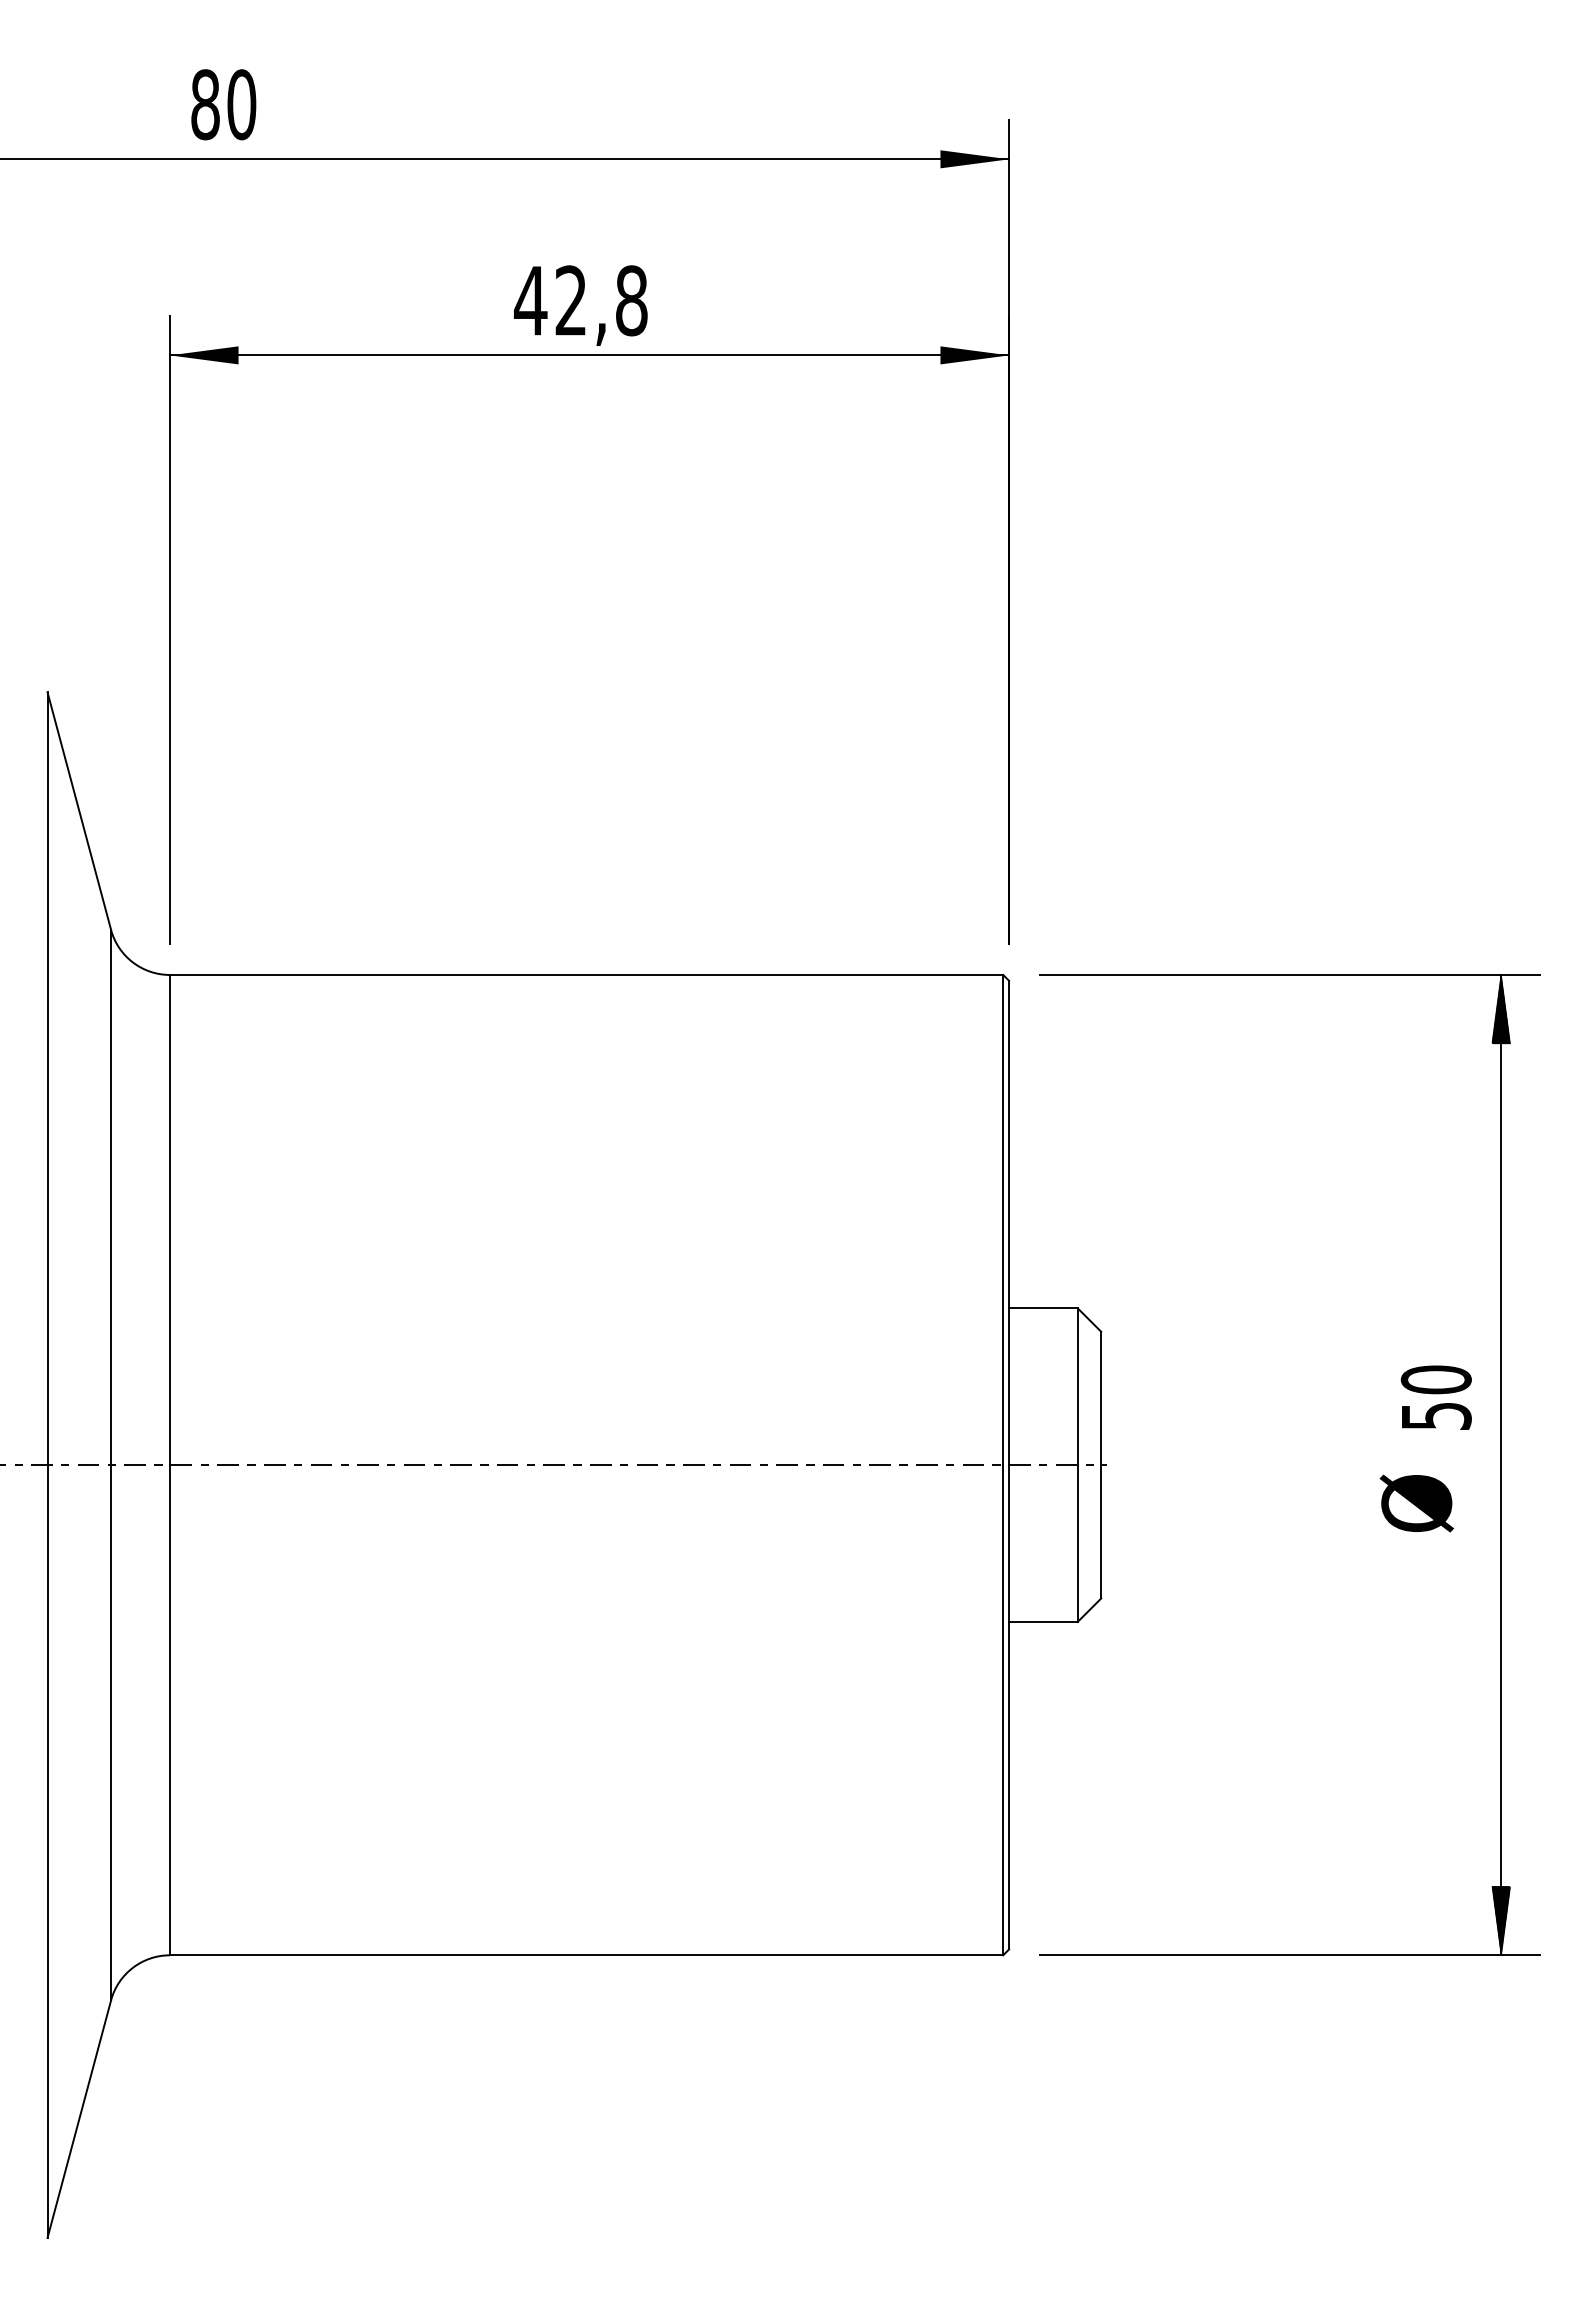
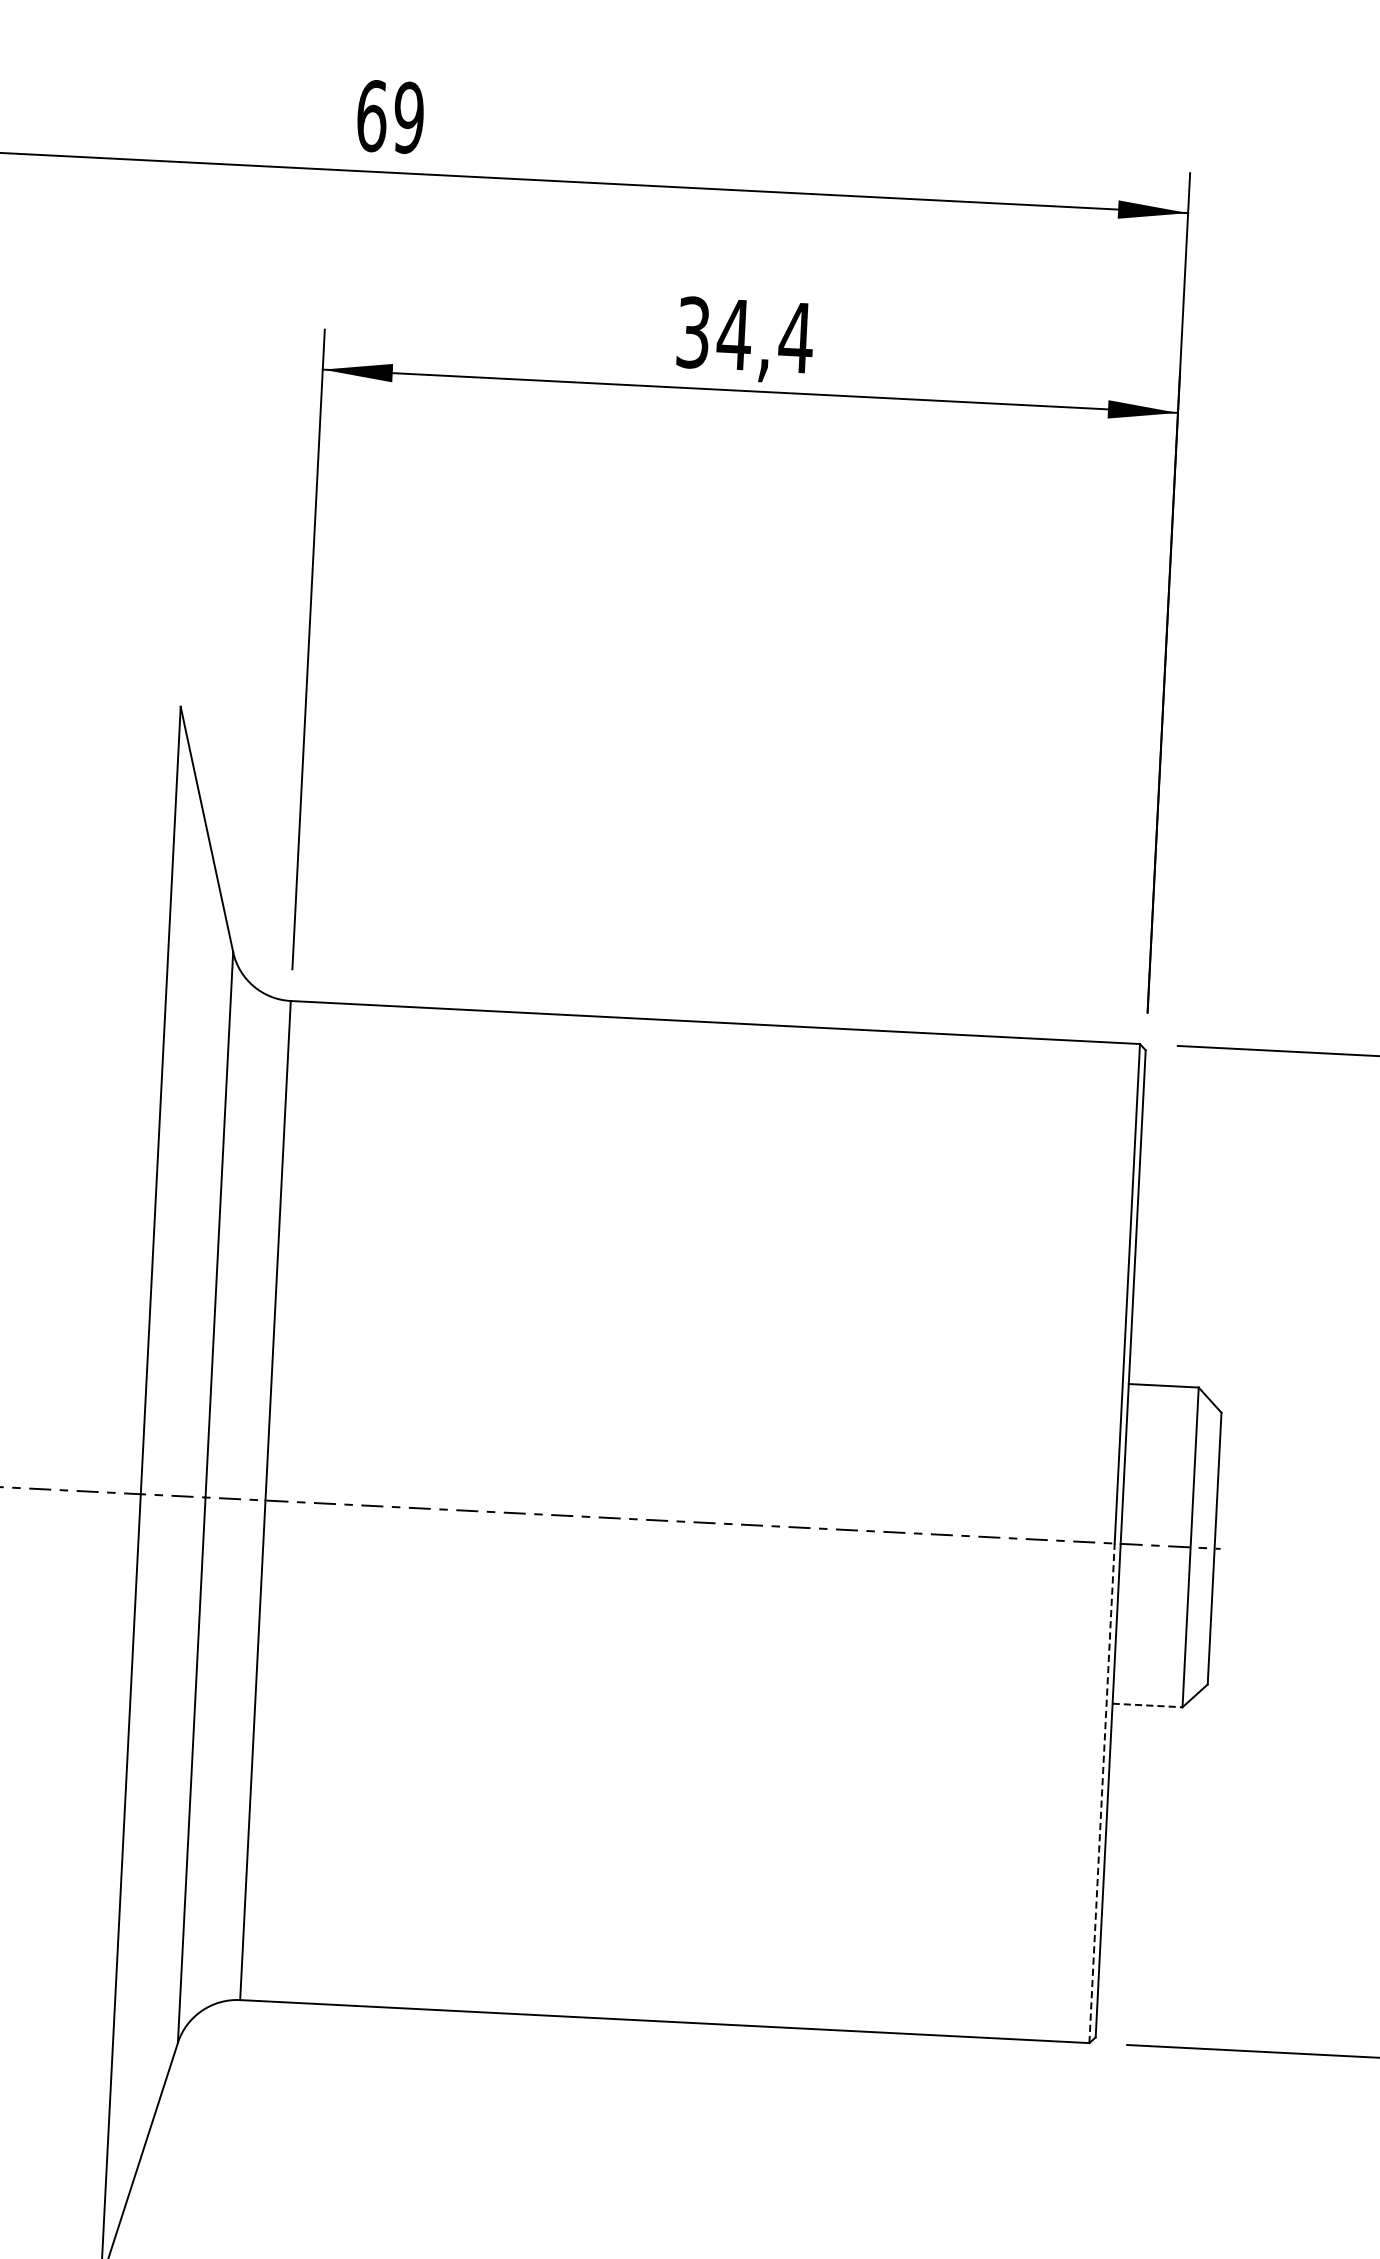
text: (223, 104) -> (390, 116), 80 -> 69
text: (581, 300) -> (745, 334), 42,8 -> 34,4
line: (1043, 1621) -> (1147, 1704), solid -> dashed
line: (1003, 1709) -> (1102, 1792), solid -> dashed

